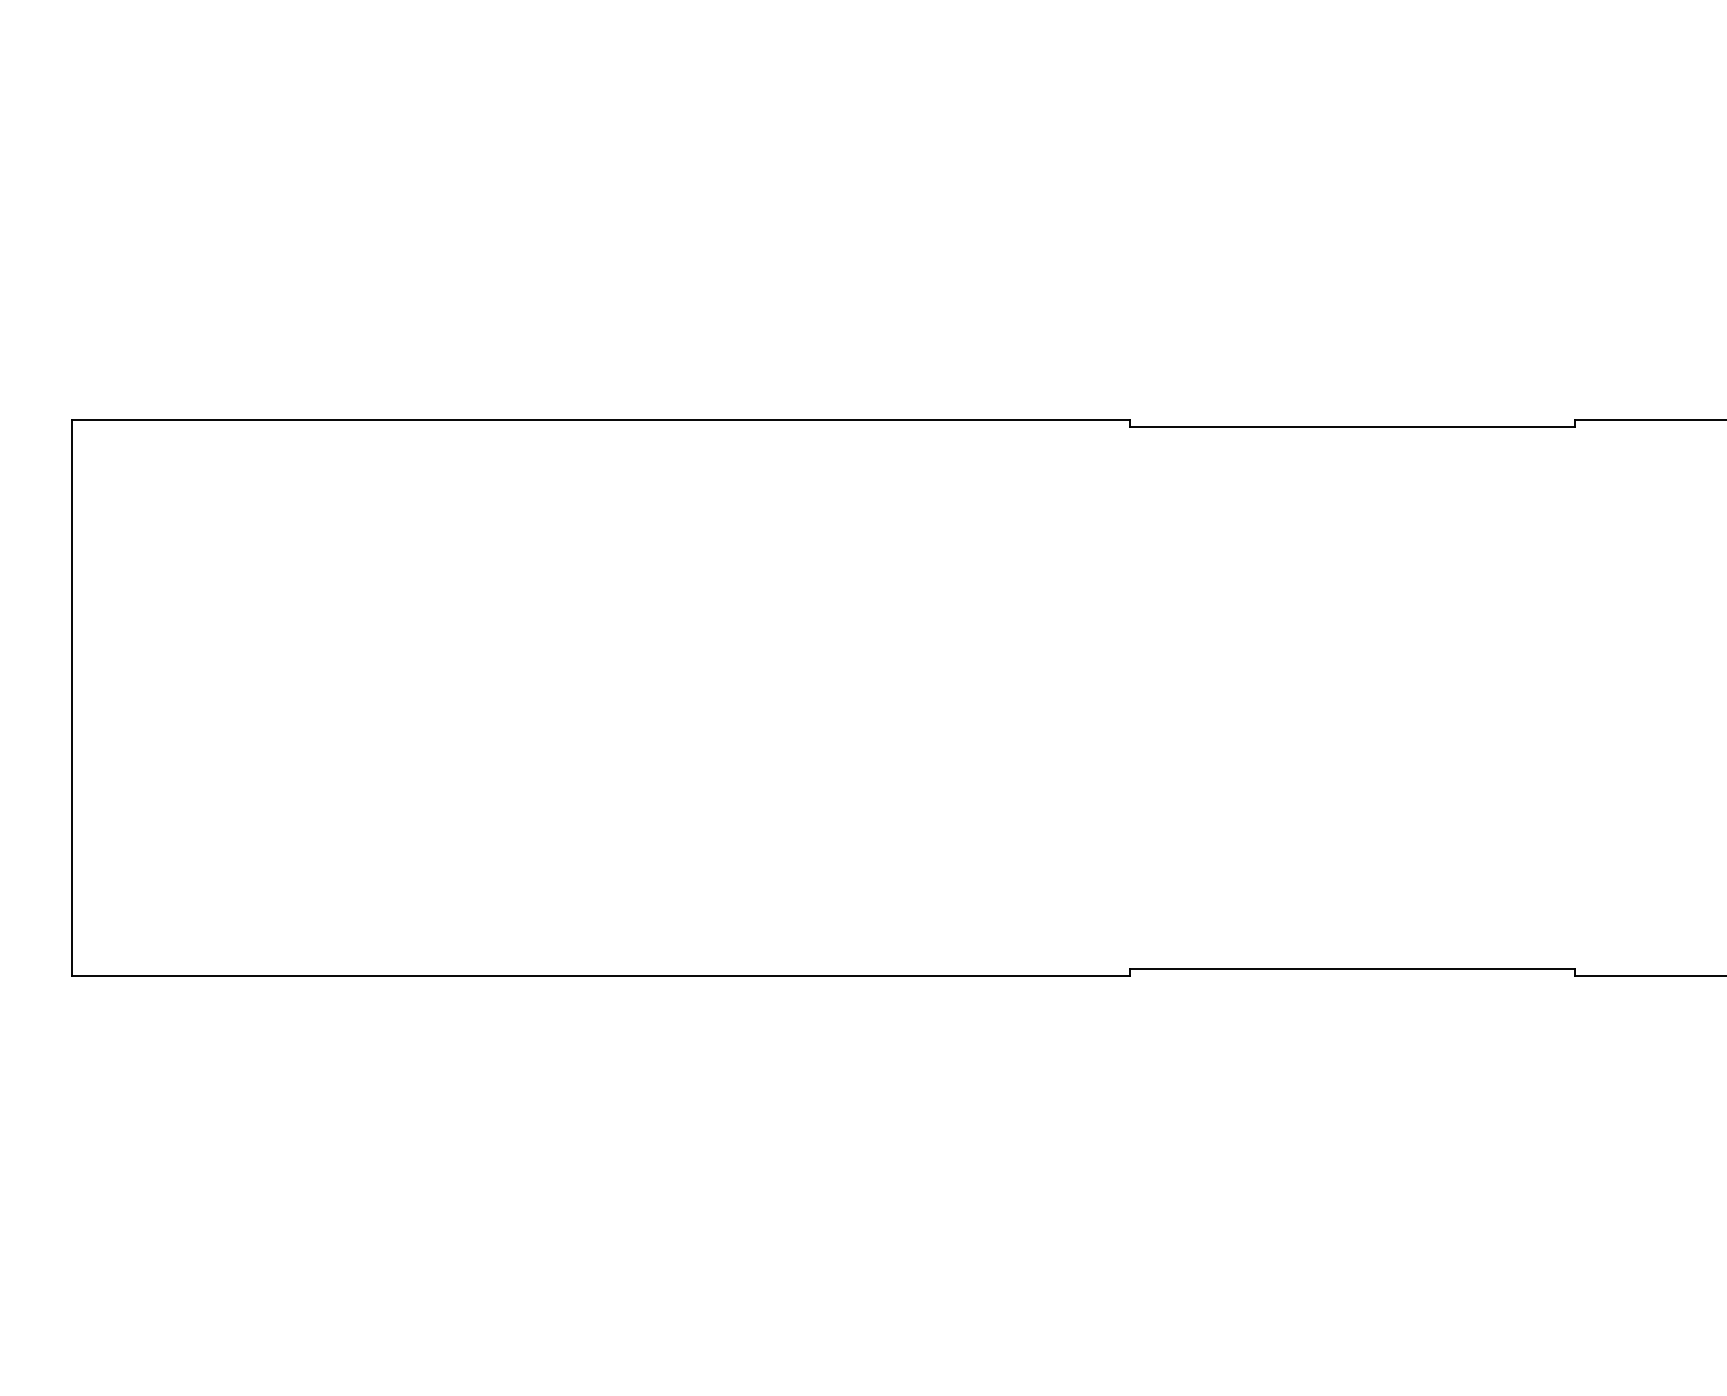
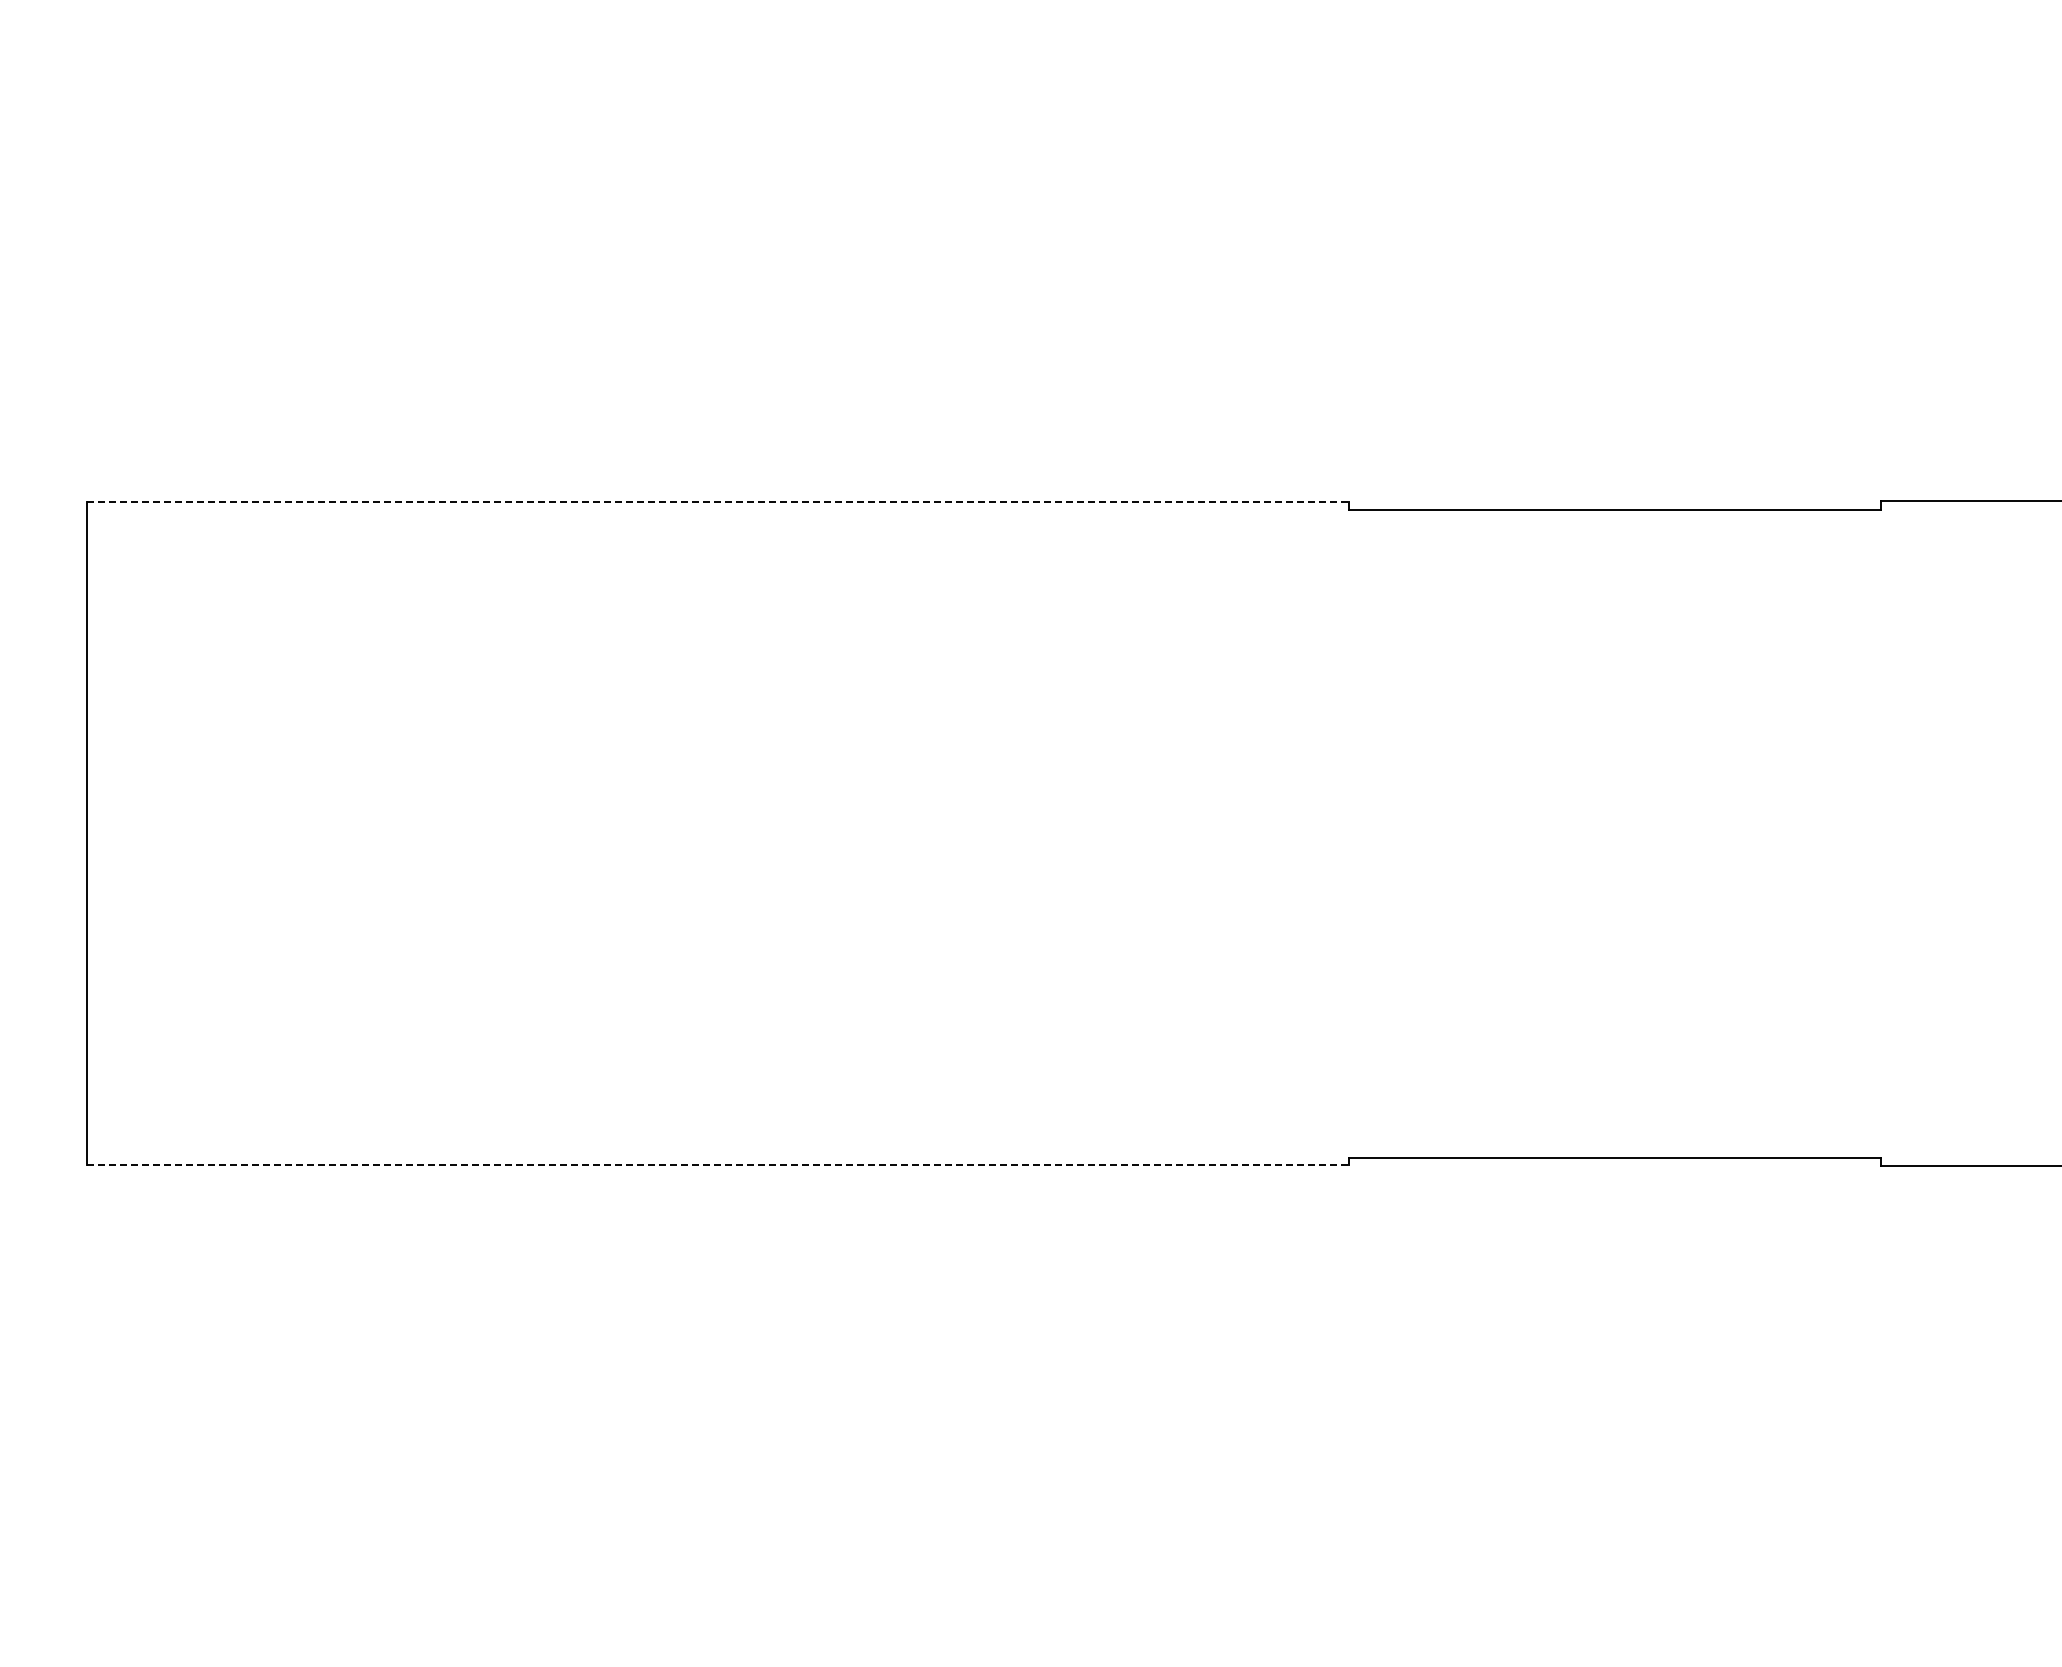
line: (601, 419) -> (718, 501), solid -> dashed
line: (601, 976) -> (718, 1165), solid -> dashed

